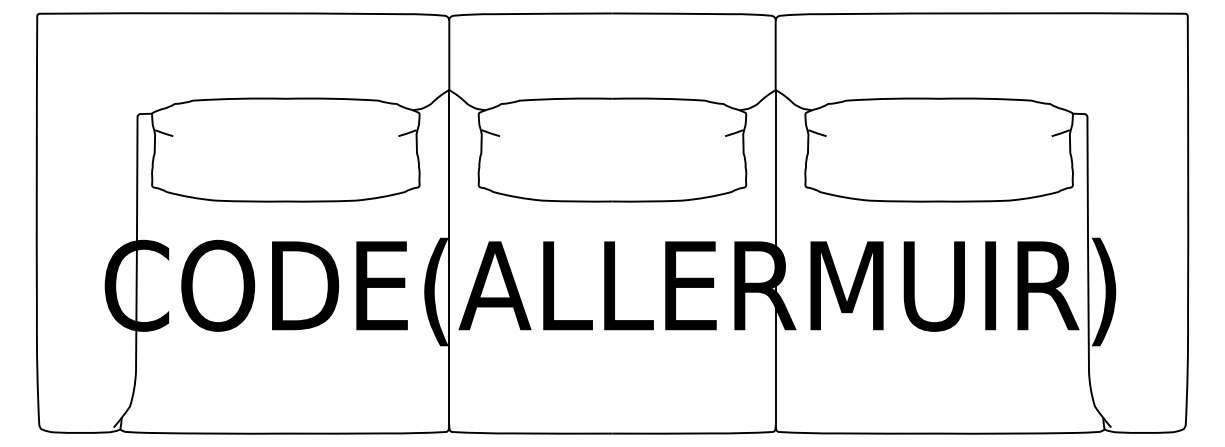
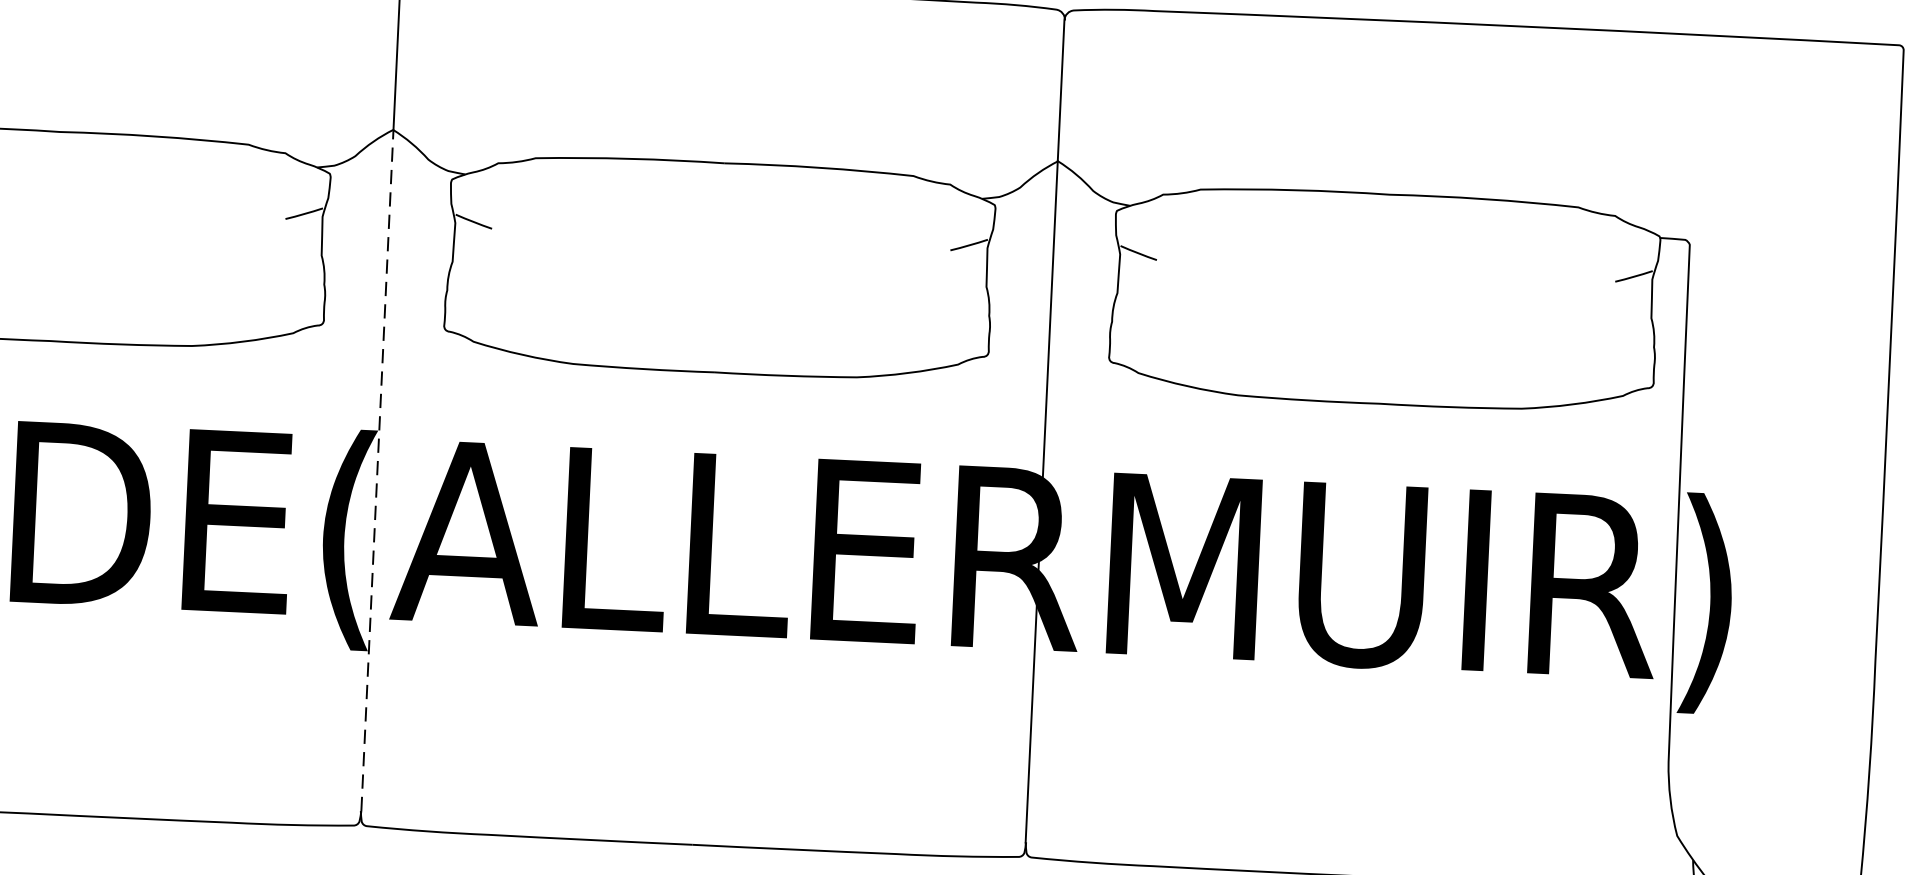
line: (449, 256) -> (377, 468), solid -> dashed

